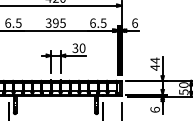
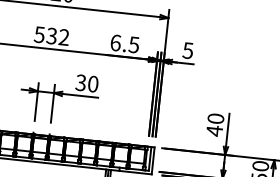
text: (55, 22) -> (51, 34), 395 -> 532
text: (134, 22) -> (187, 49), 6 -> 5
text: (154, 60) -> (214, 118), 44 -> 40

